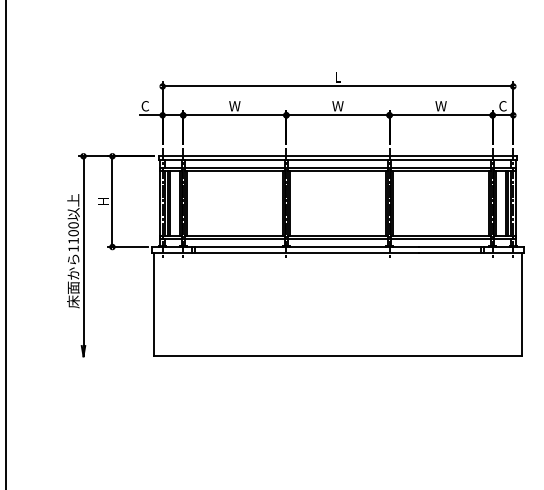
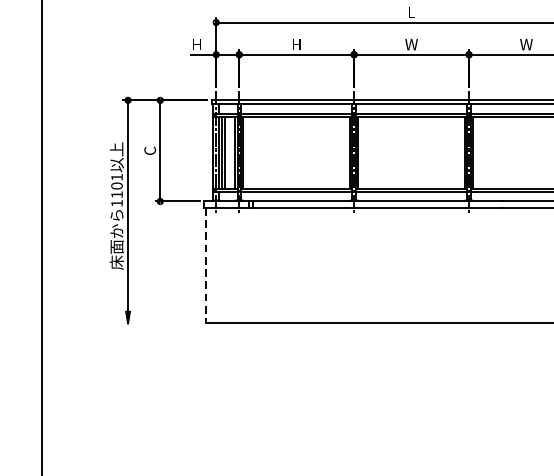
text: (144, 106) -> (196, 44), C -> H
text: (234, 106) -> (296, 44), W -> H
text: (103, 201) -> (150, 150), H -> C
text: (73, 225) -> (116, 177), 1100 -> 1101
line: (153, 304) -> (206, 265), solid -> dashed

